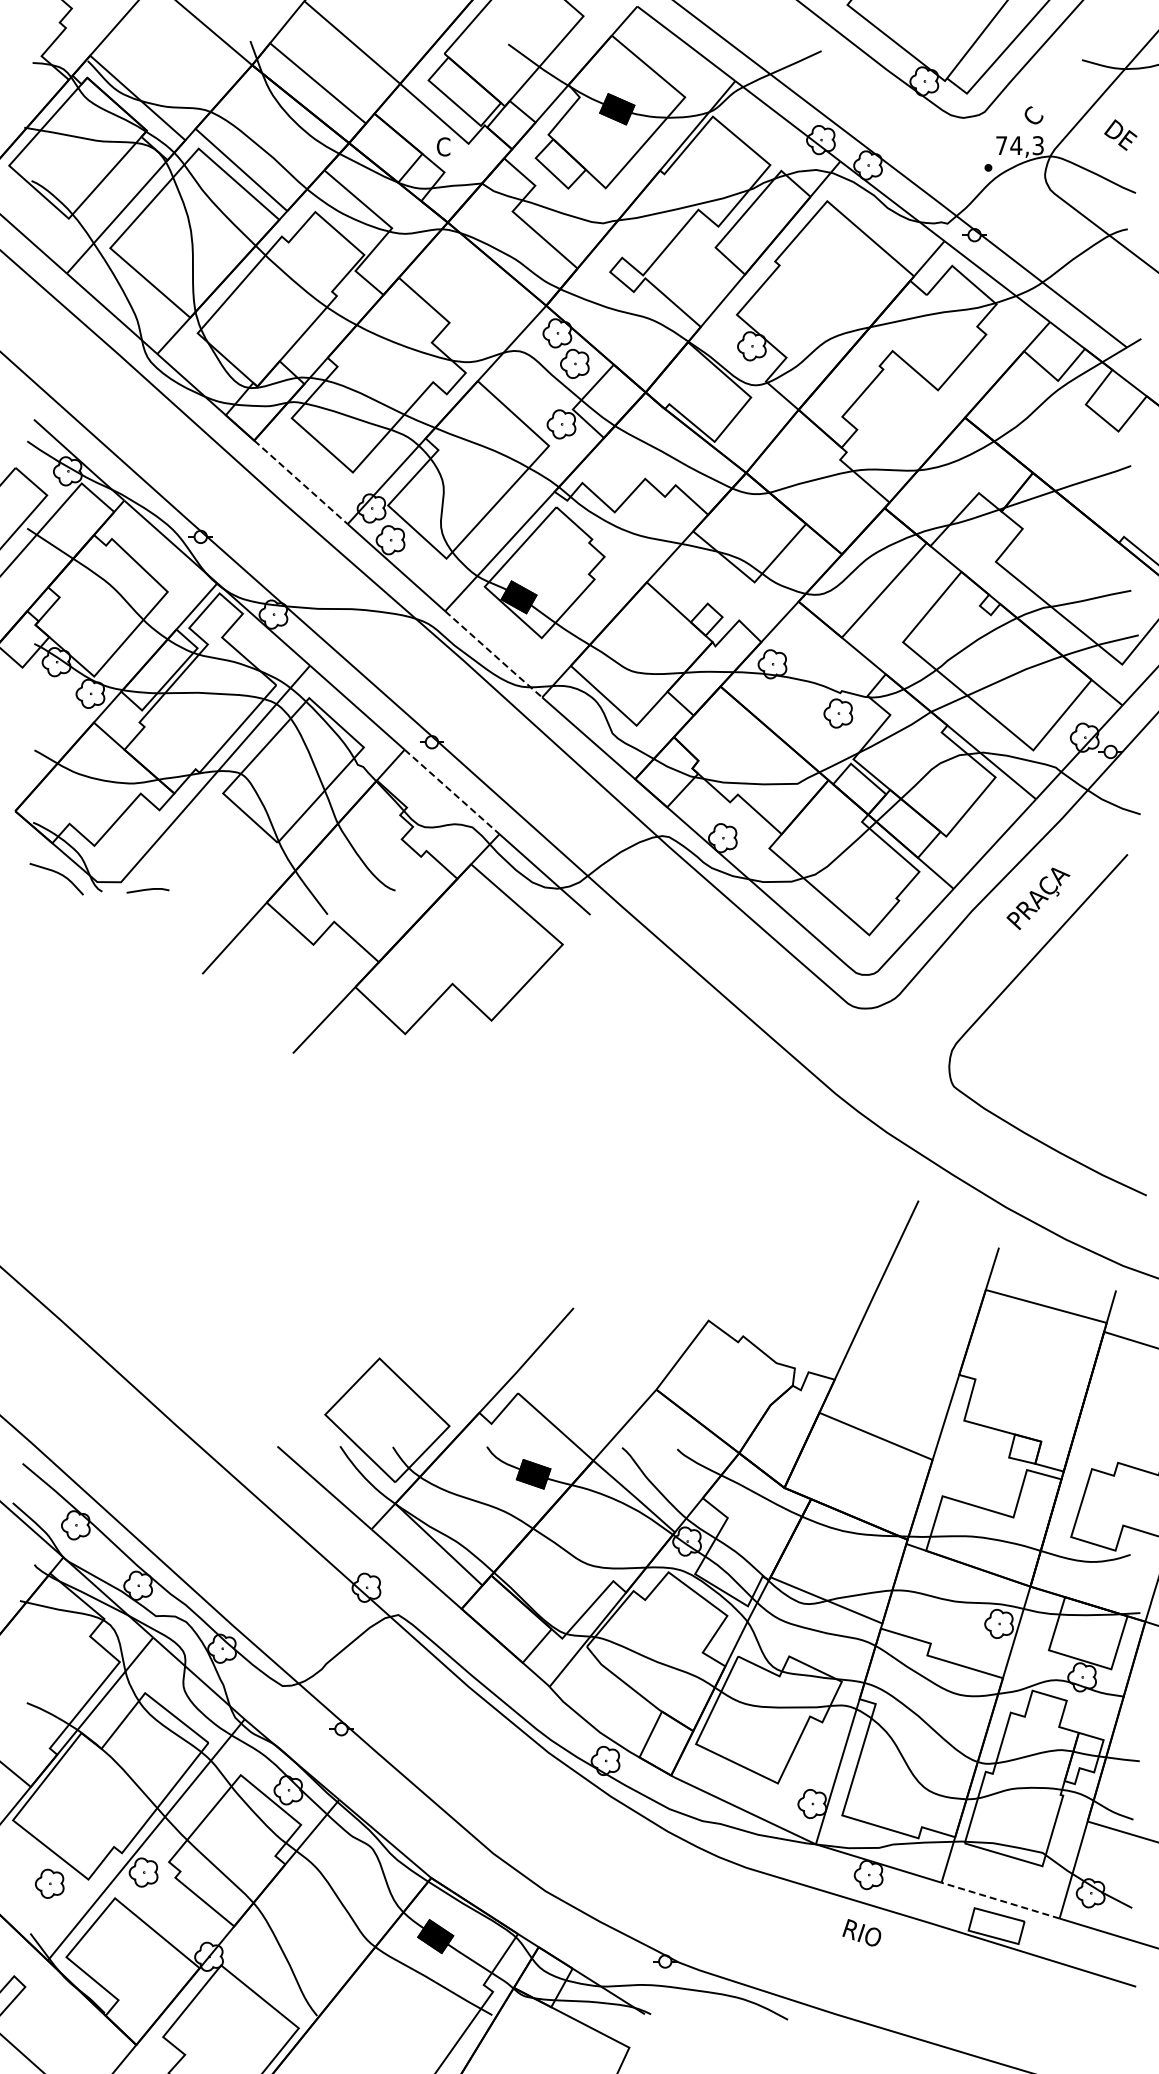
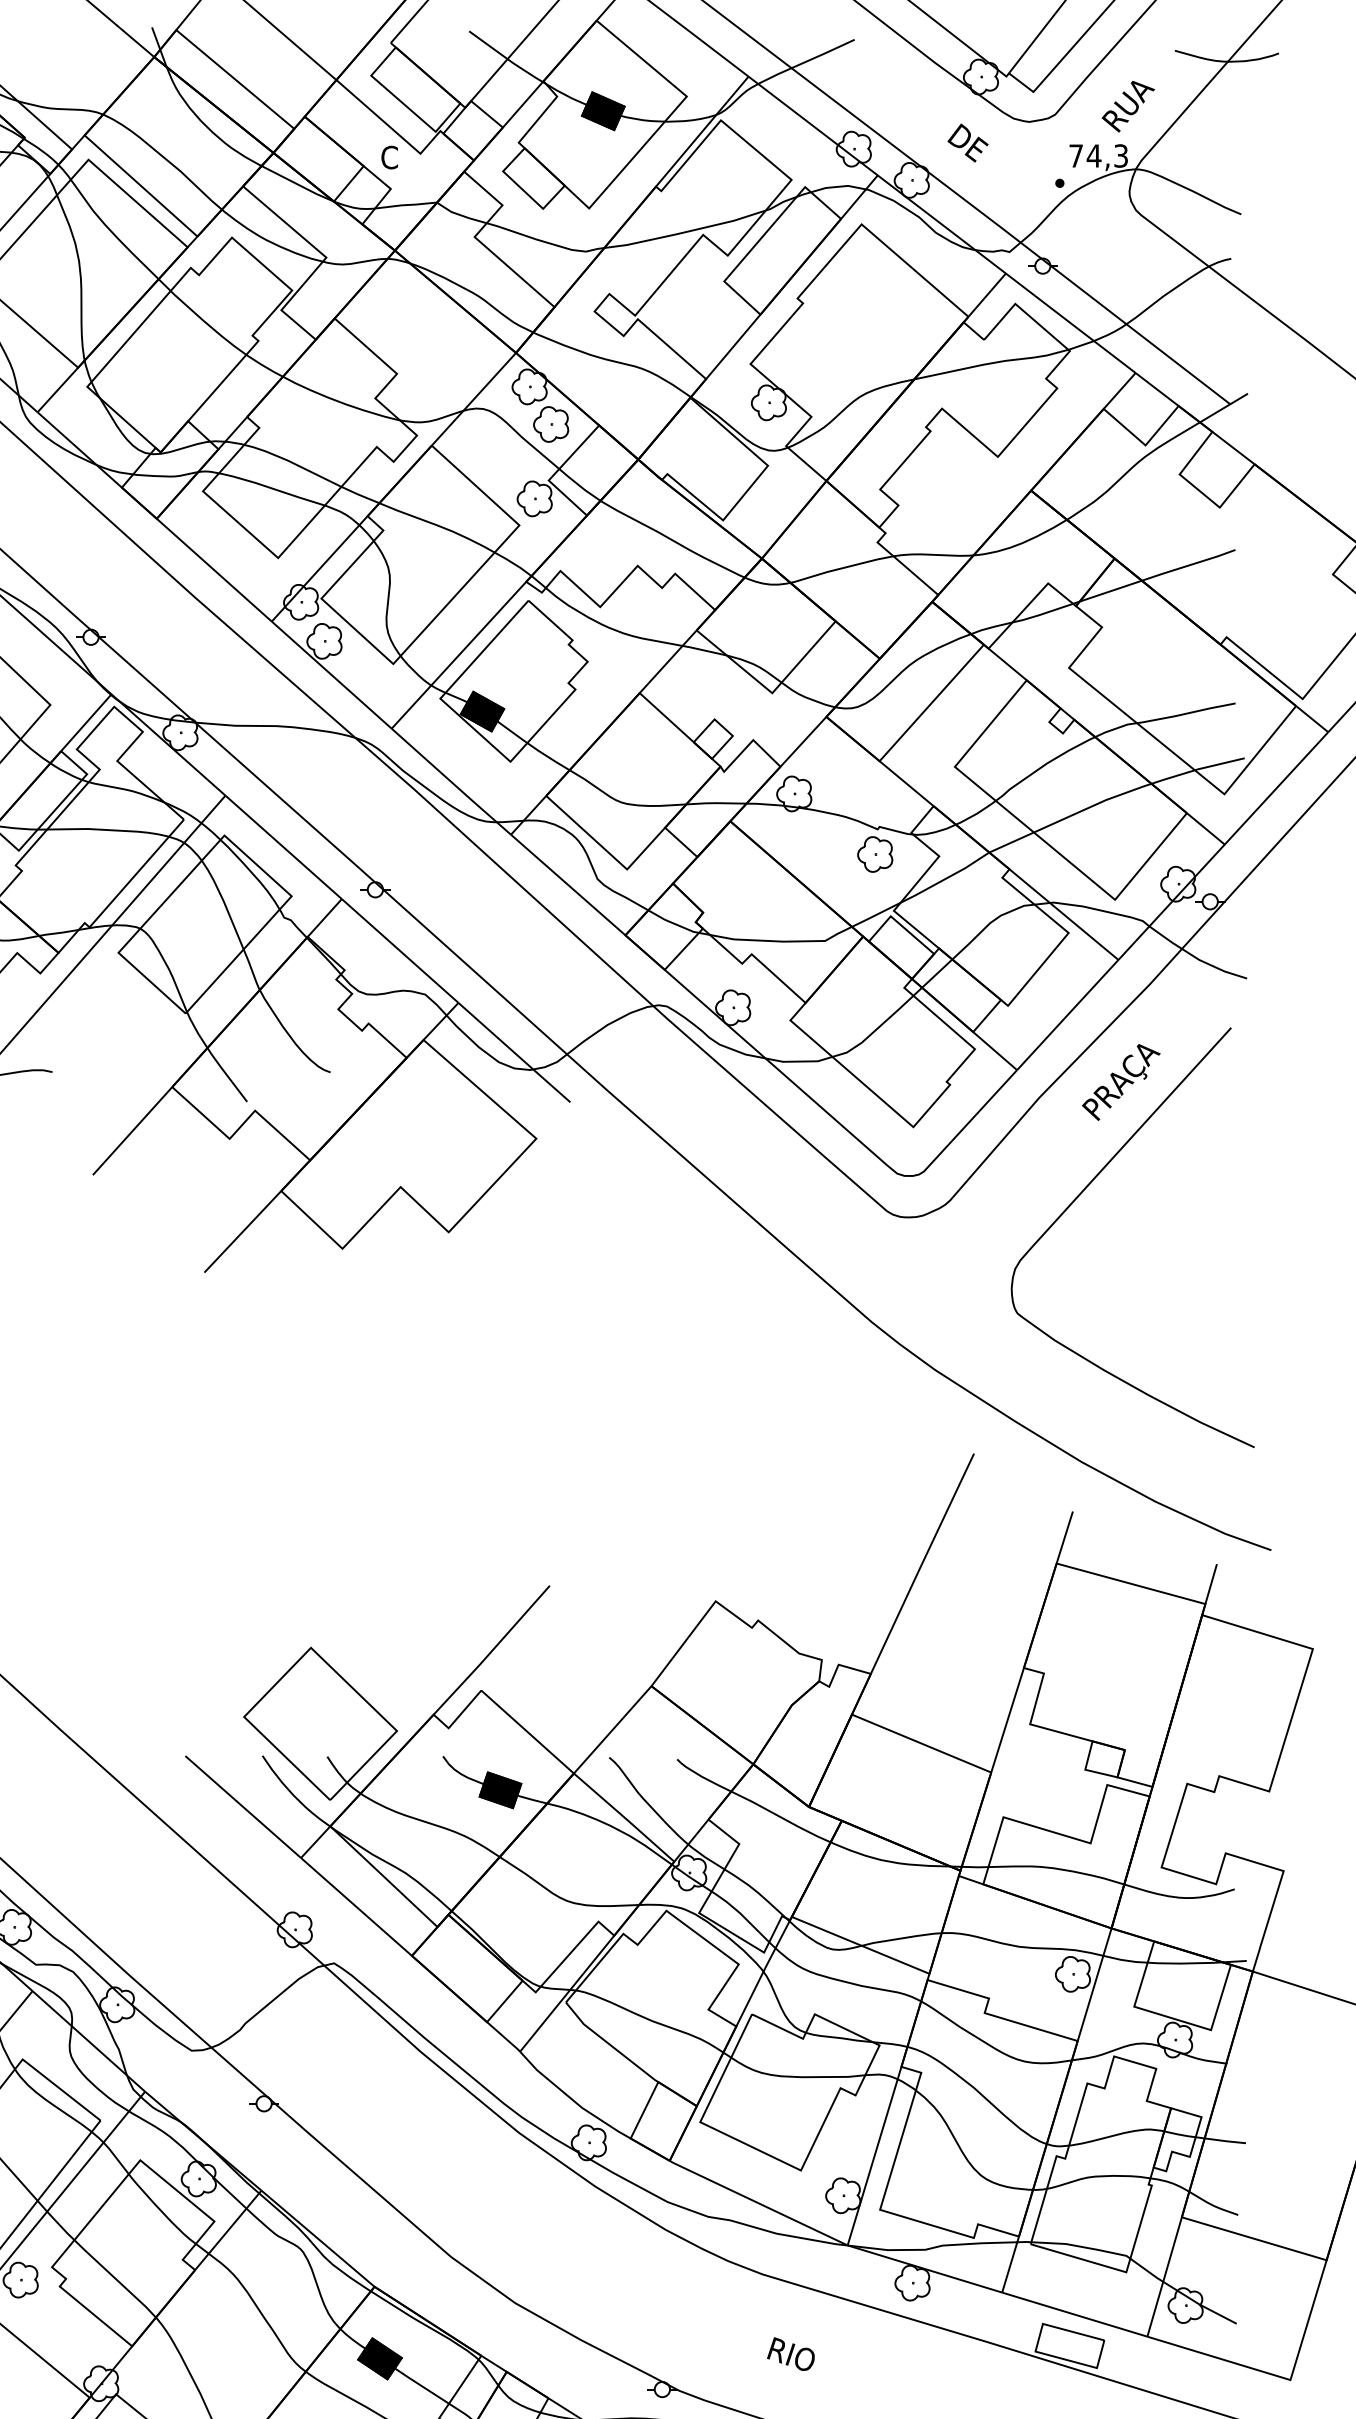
text: (1043, 105) -> (1127, 106), C -> RUA
text: (1120, 134) -> (967, 142), moved
line: (300, 482) -> (213, 570), dashed -> solid
line: (494, 655) -> (452, 783), dashed -> solid
line: (452, 792) -> (400, 951), dashed -> solid
line: (1000, 1900) -> (1074, 2314), dashed -> solid
text: (861, 1932) -> (790, 2353), moved

